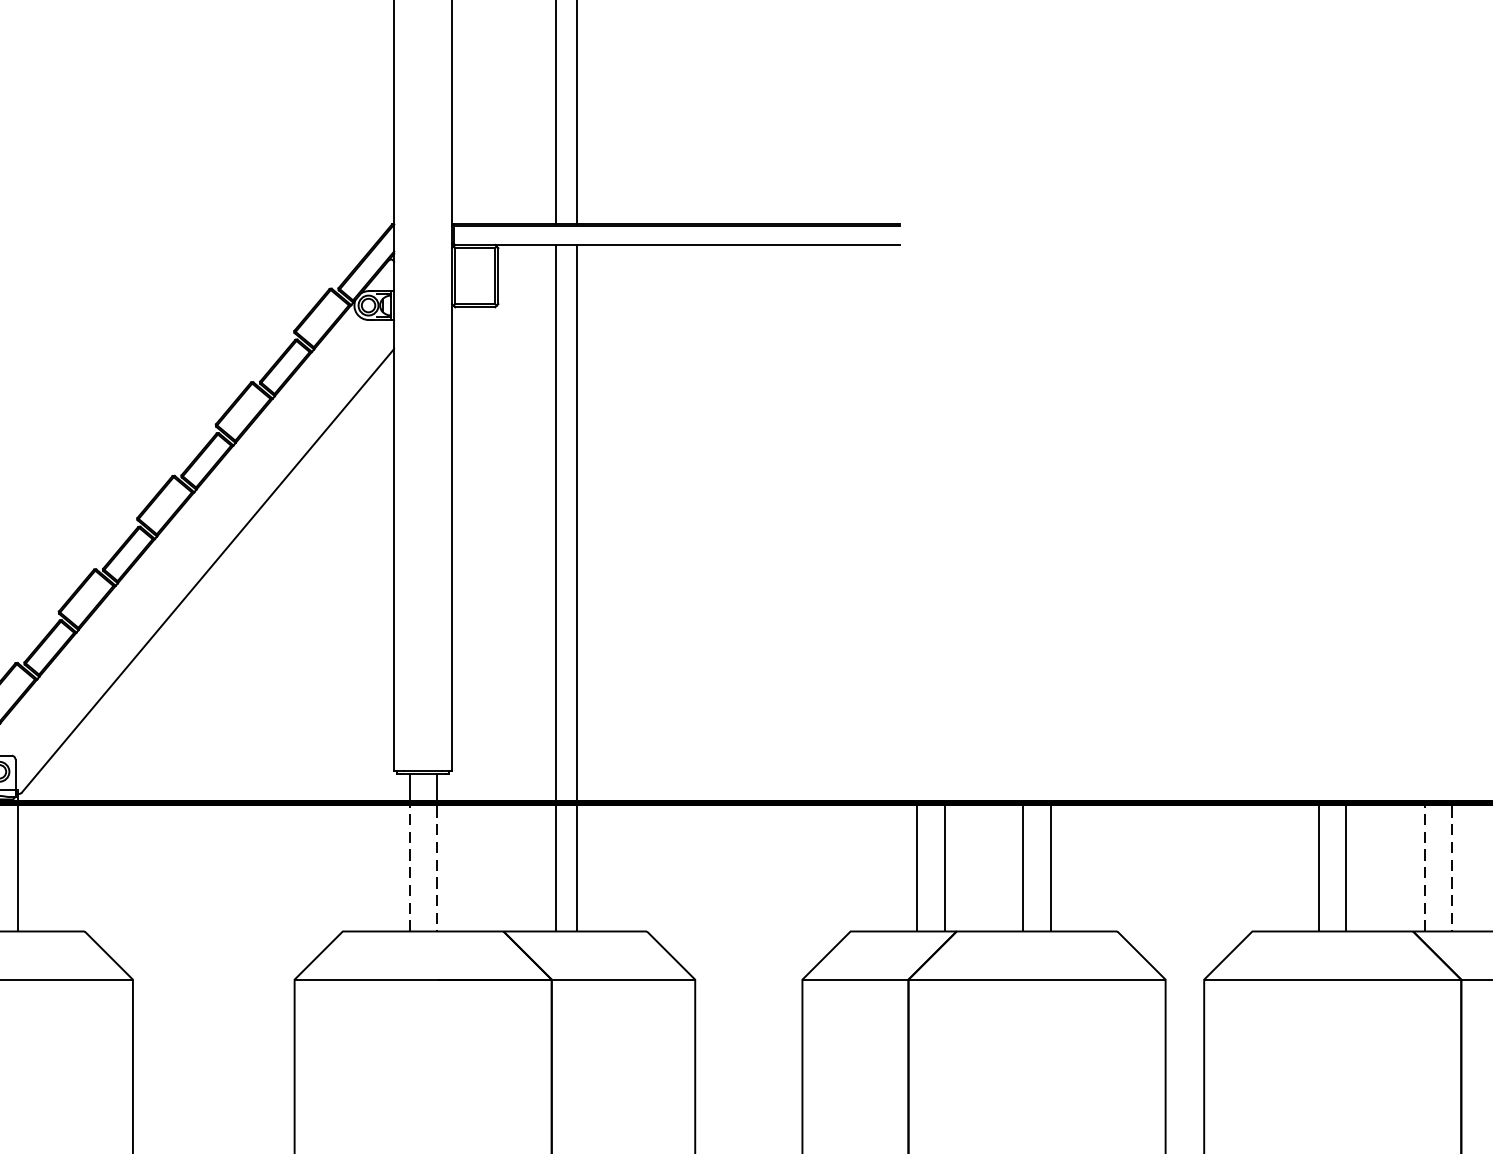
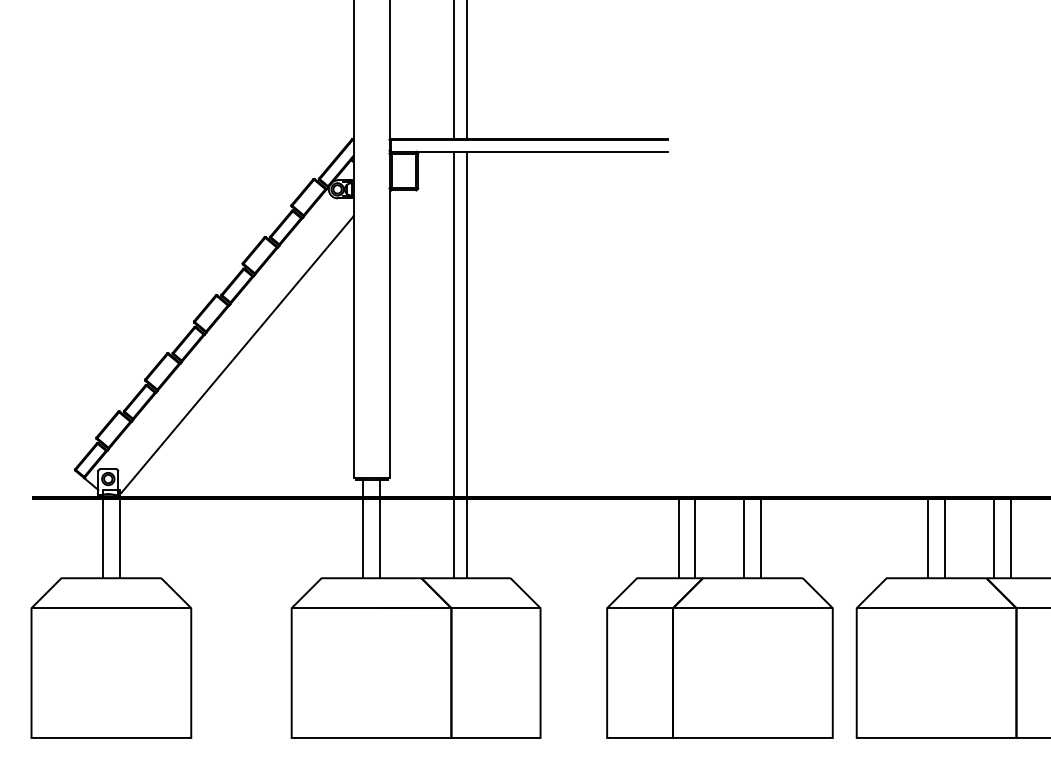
line: (424, 803) -> (372, 498), dashed -> solid
line: (1438, 803) -> (1002, 498), dashed -> solid

